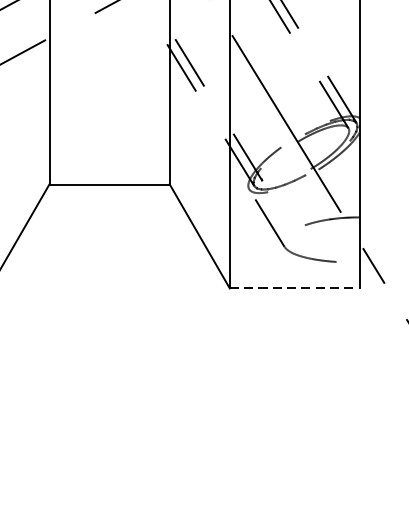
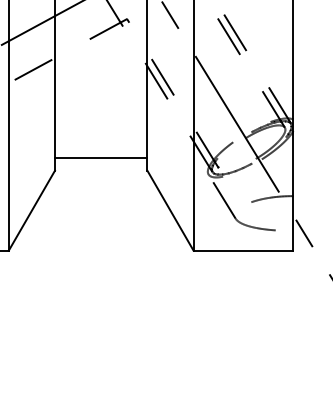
line: (108, 185) -> (100, 158), moved
line: (294, 288) -> (243, 250), dashed -> solid

